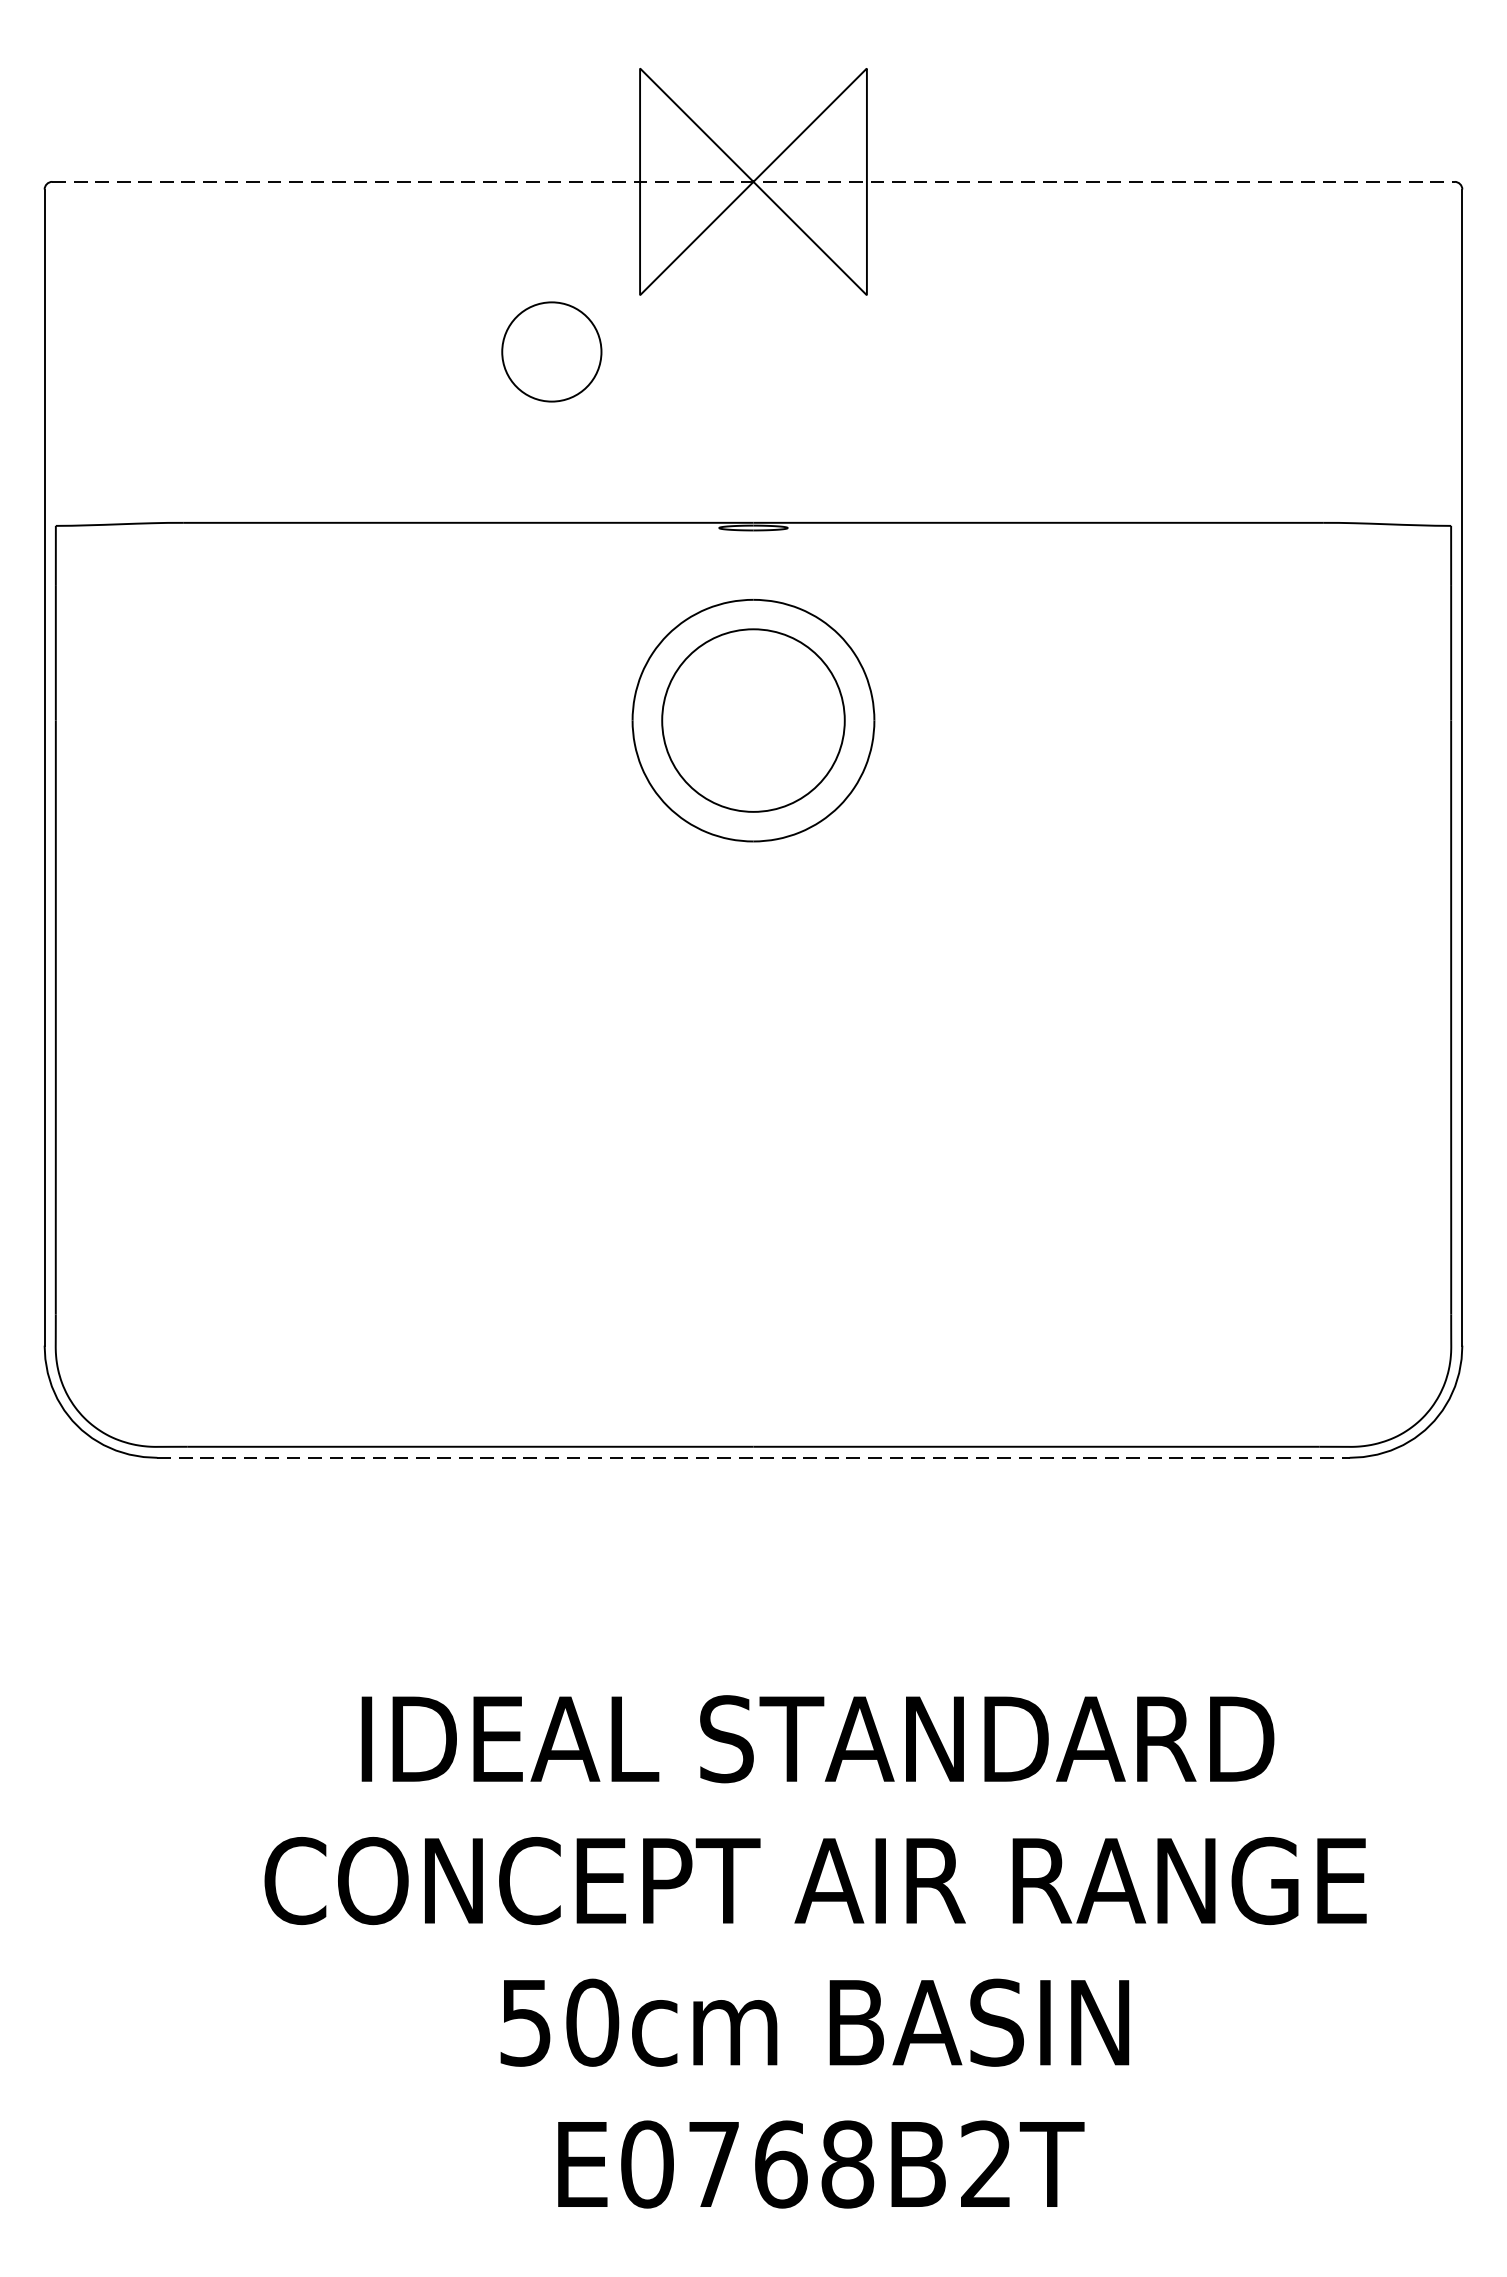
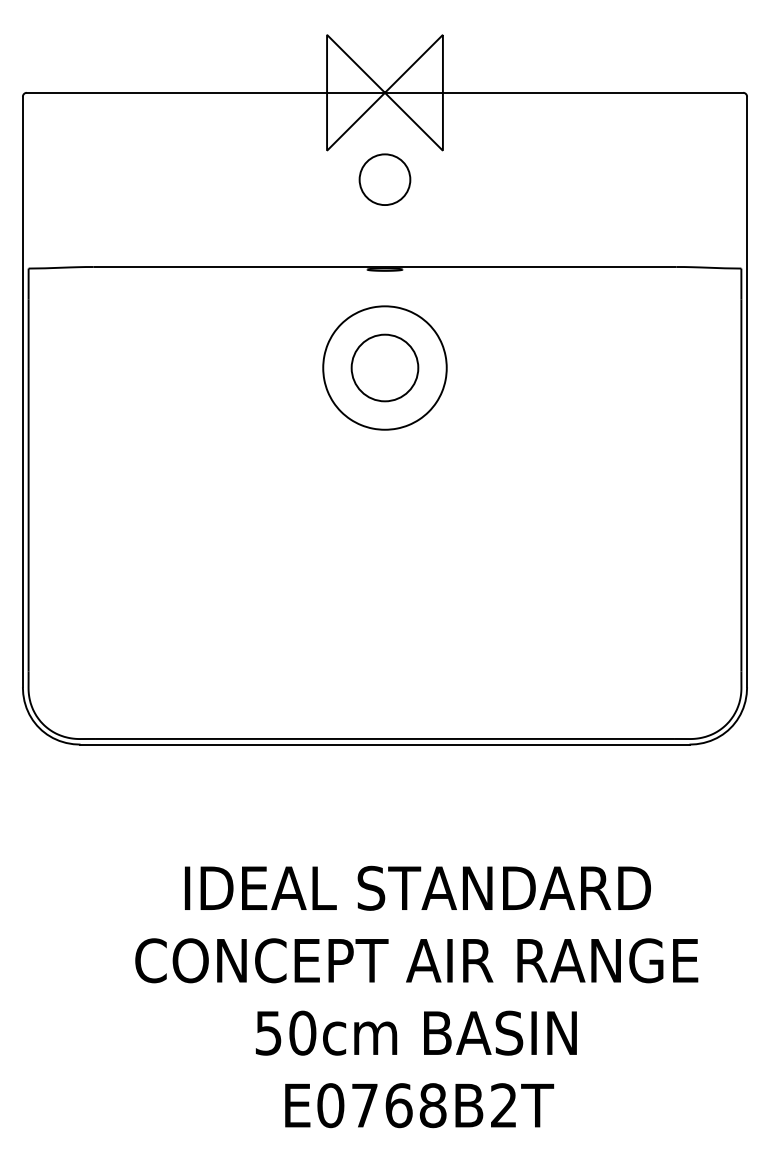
line: (754, 181) -> (385, 92), dashed -> solid
circle: (550, 351) -> (384, 179), moved
circle: (752, 719) -> (384, 367), size x0.71
line: (752, 1457) -> (384, 744), dashed -> solid

